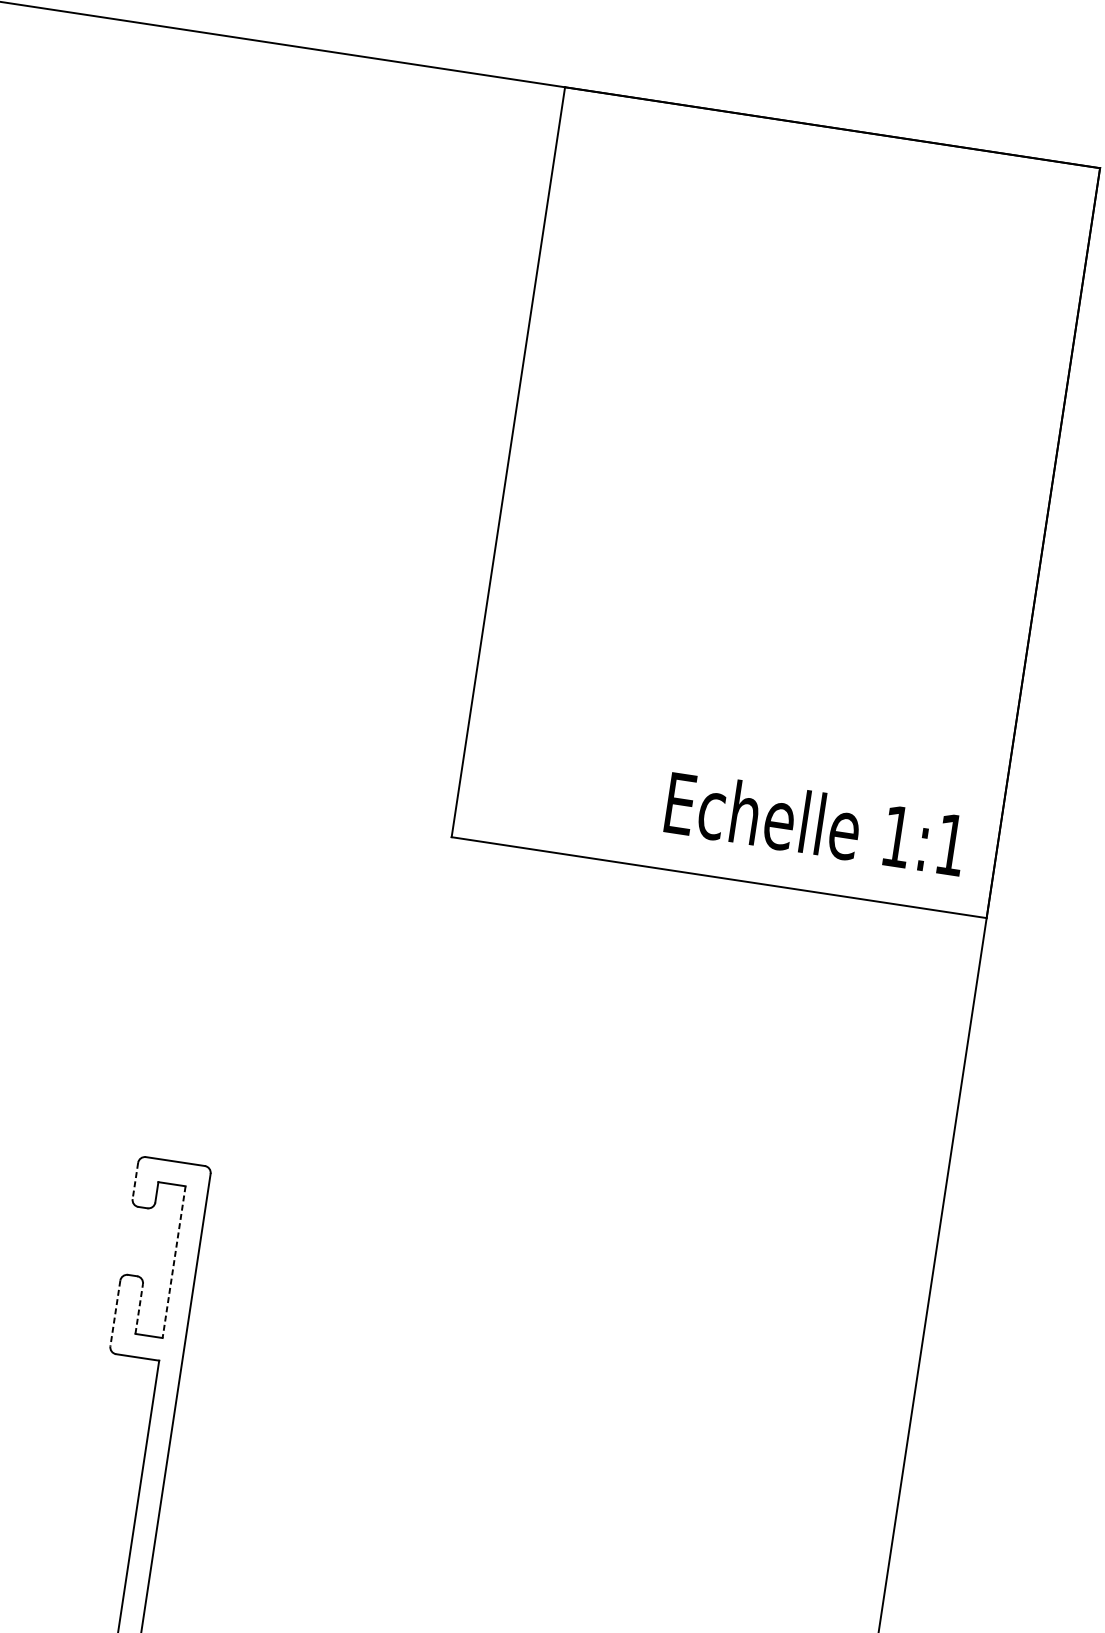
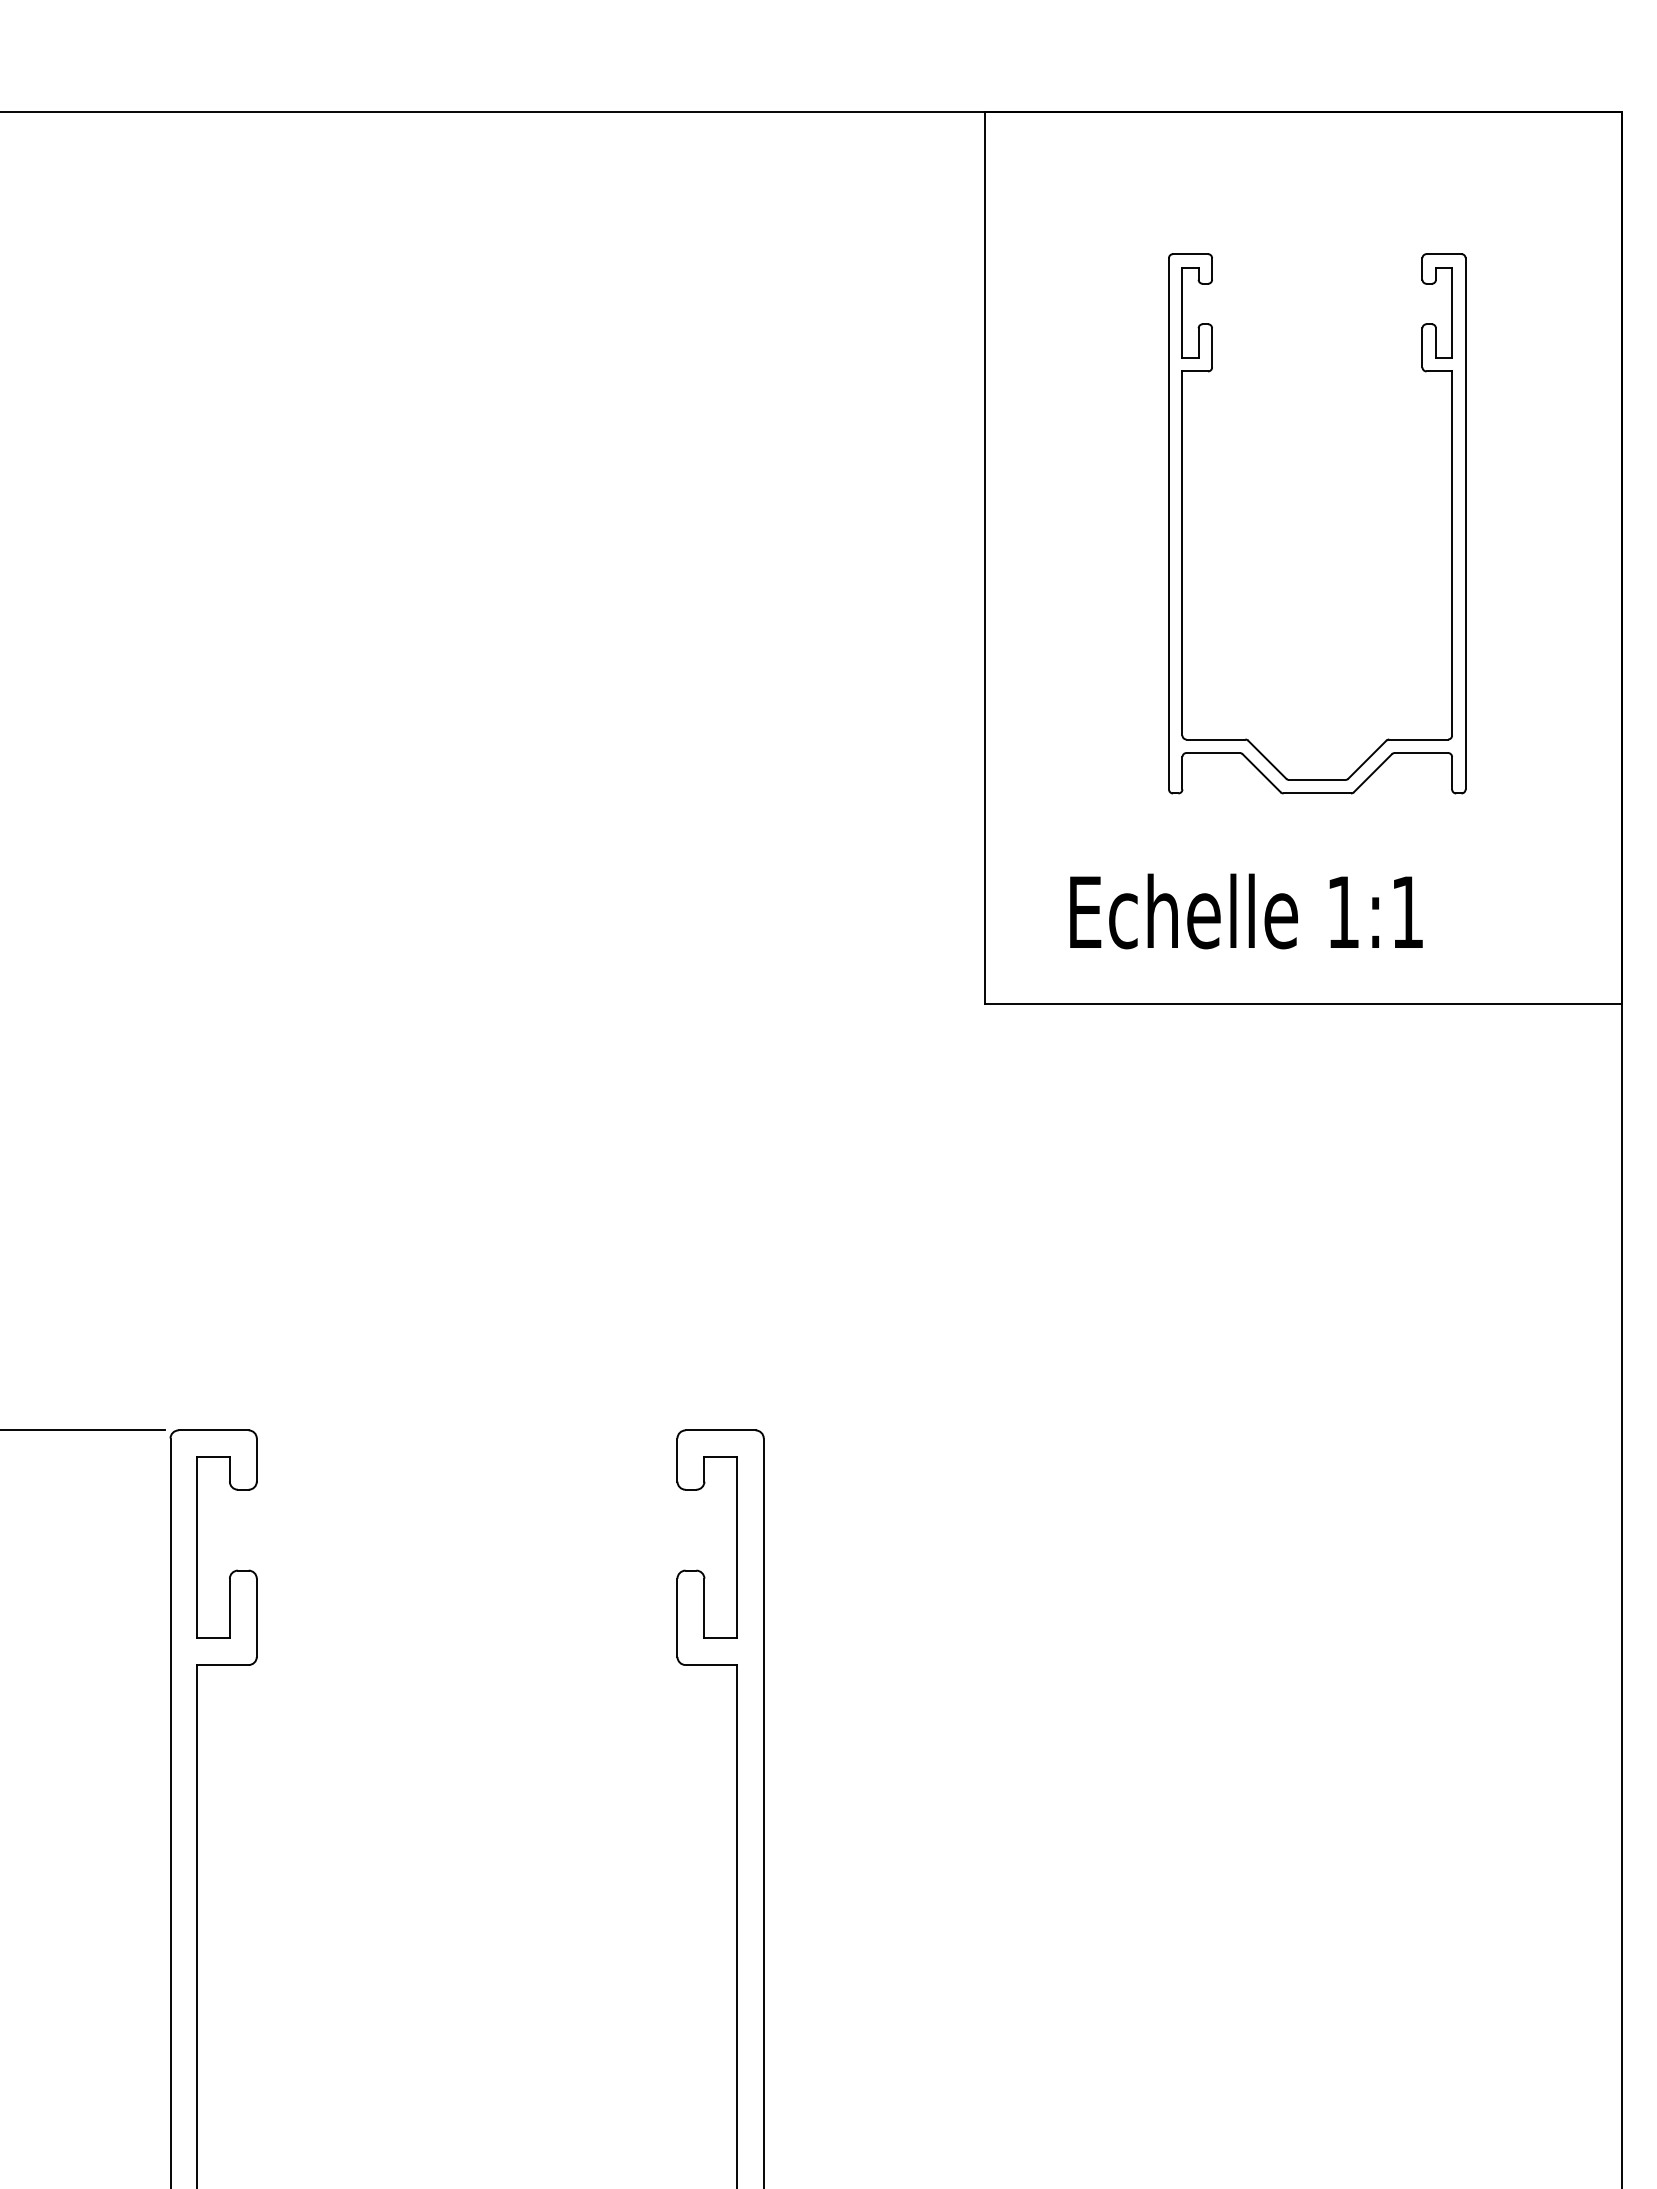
part: (904, 492) -> (1451, 523), added
text: (815, 823) -> (1246, 911), moved
line: (135, 1181) -> (677, 1460), dashed -> solid
line: (173, 1262) -> (736, 1548), dashed -> solid
line: (139, 1309) -> (704, 1608), dashed -> solid
line: (115, 1314) -> (677, 1618), dashed -> solid

